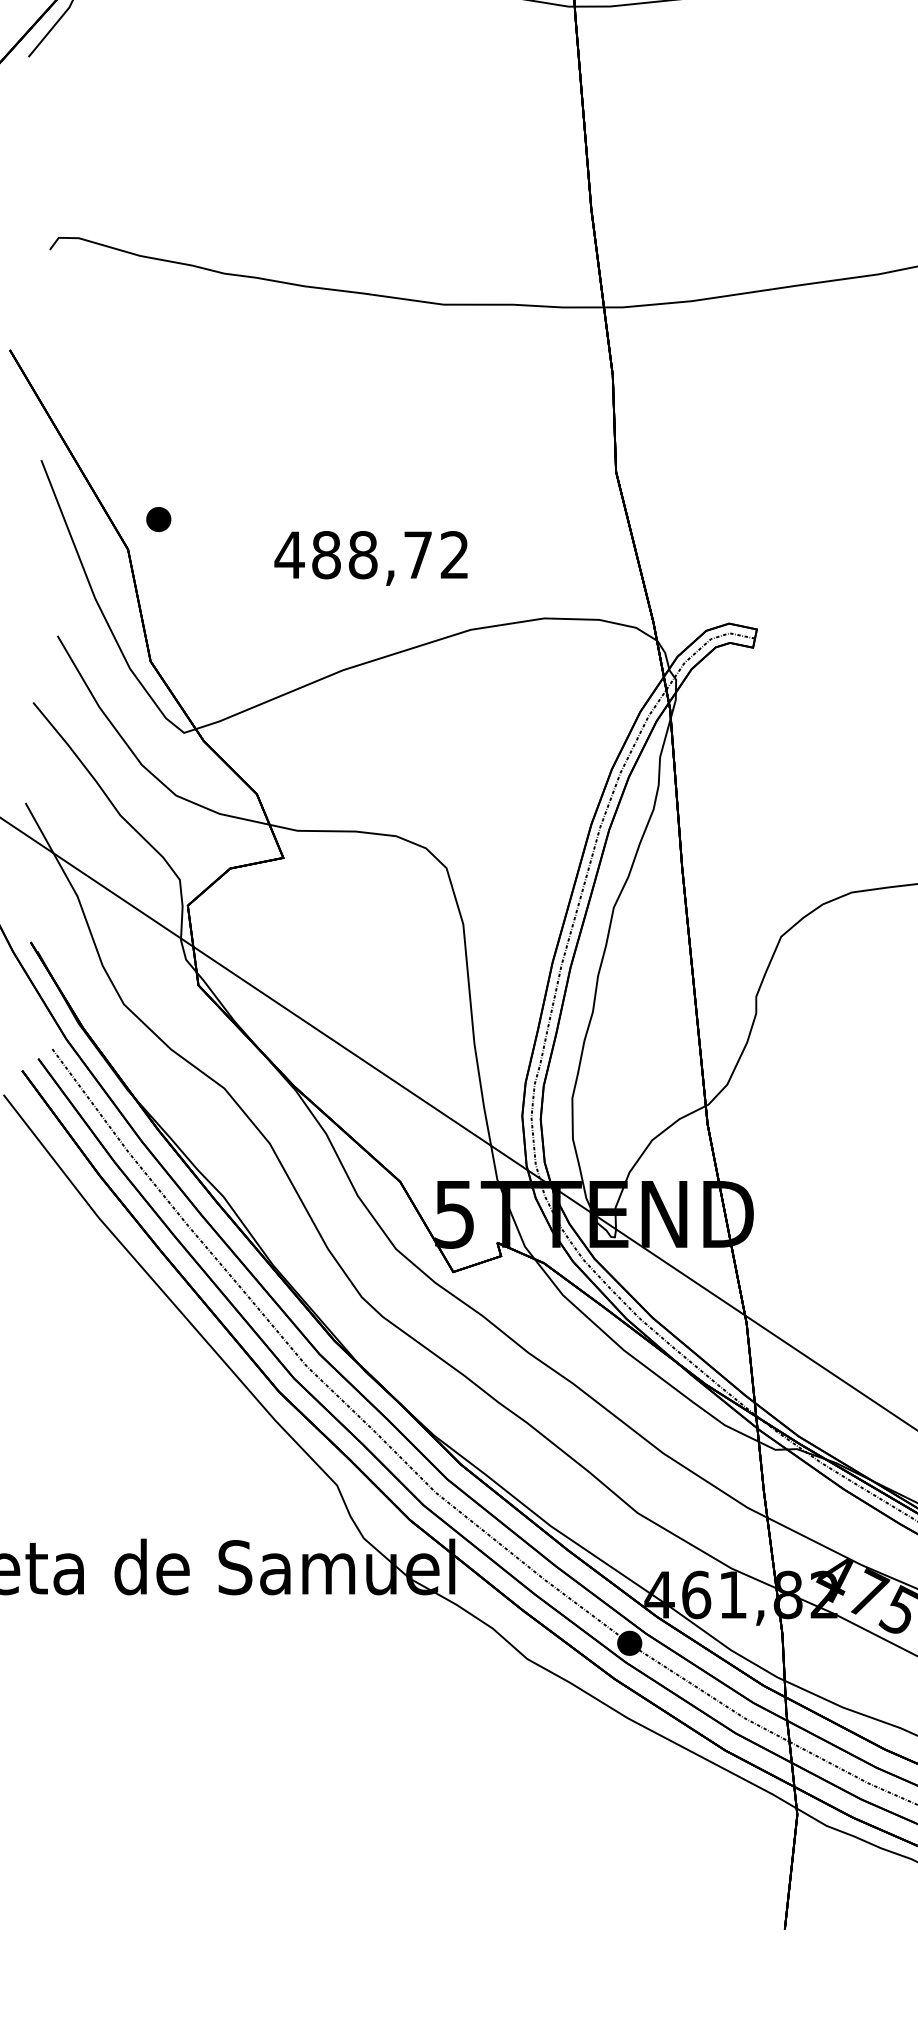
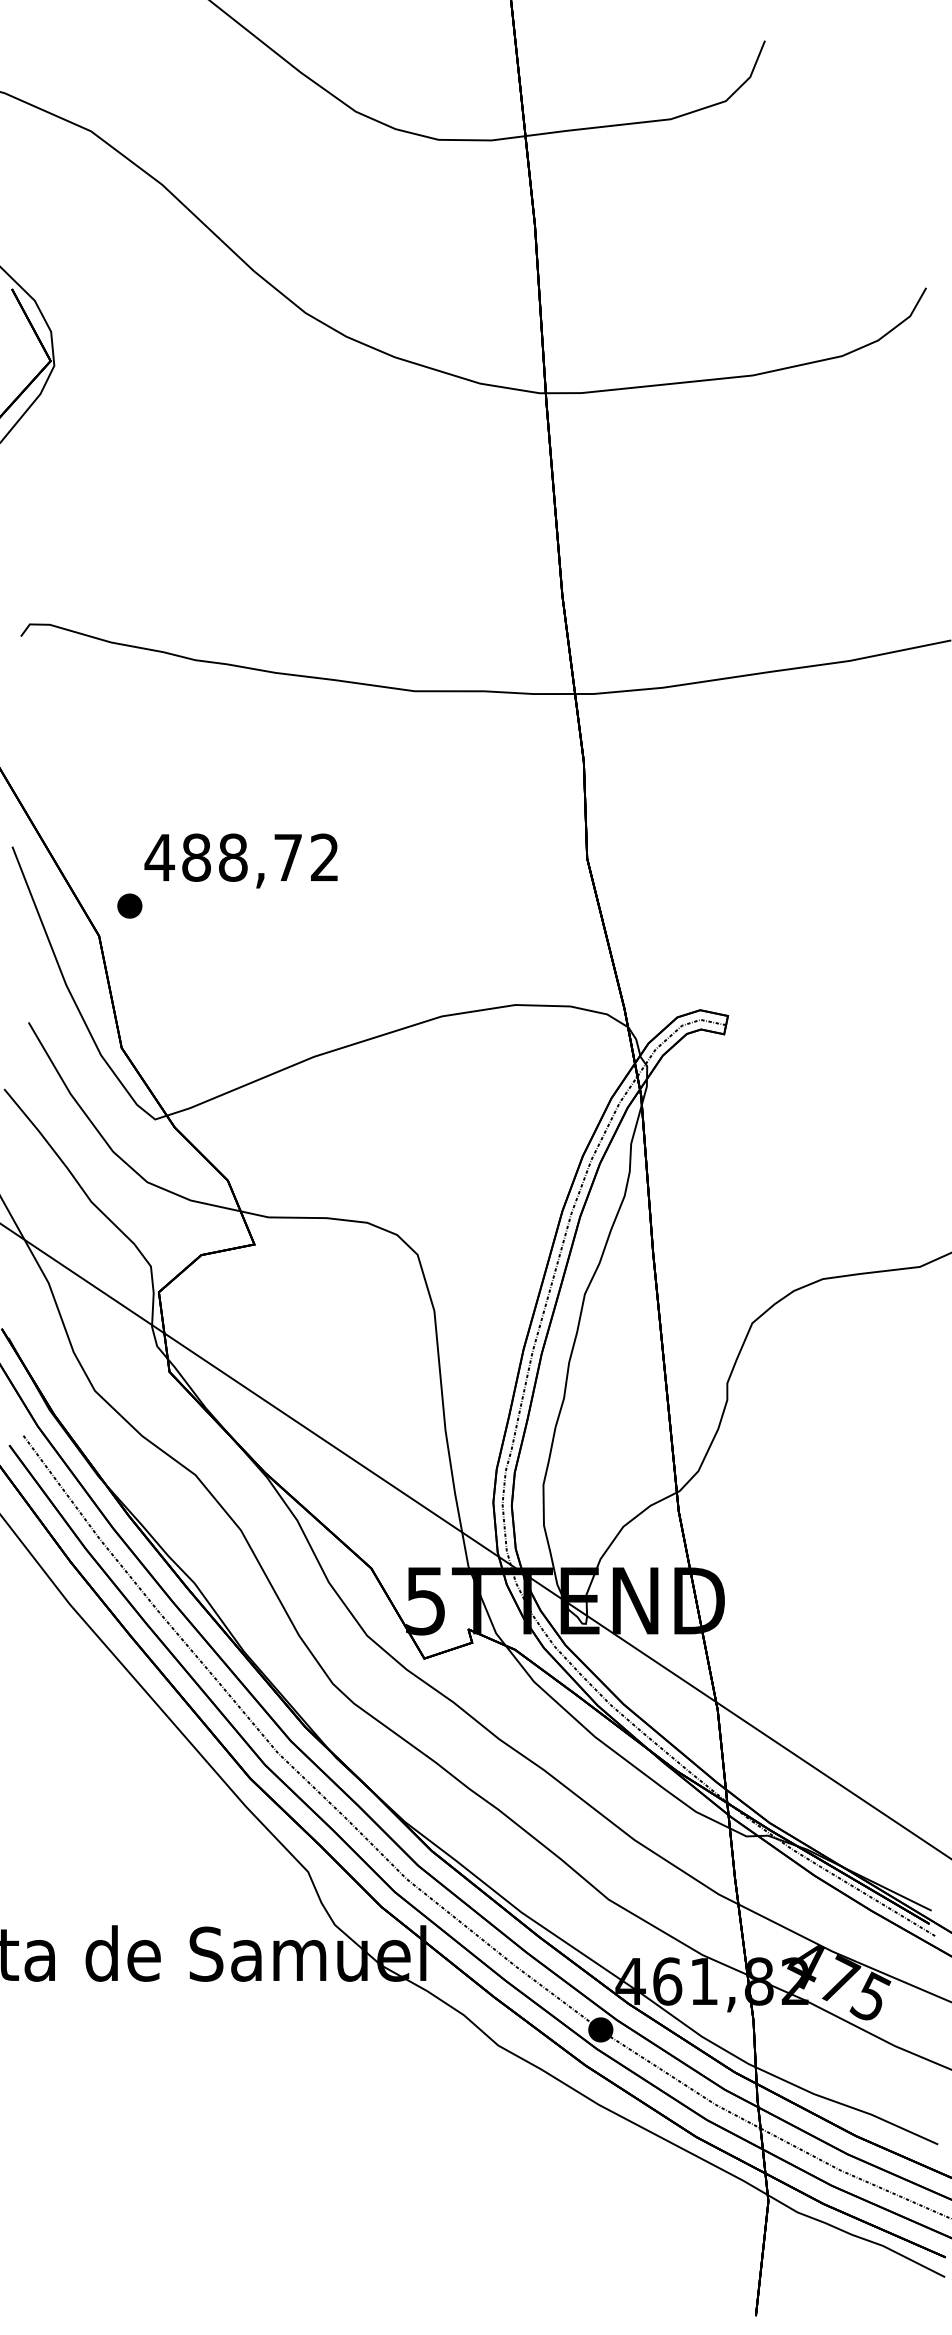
text: (370, 557) -> (240, 860), moved

